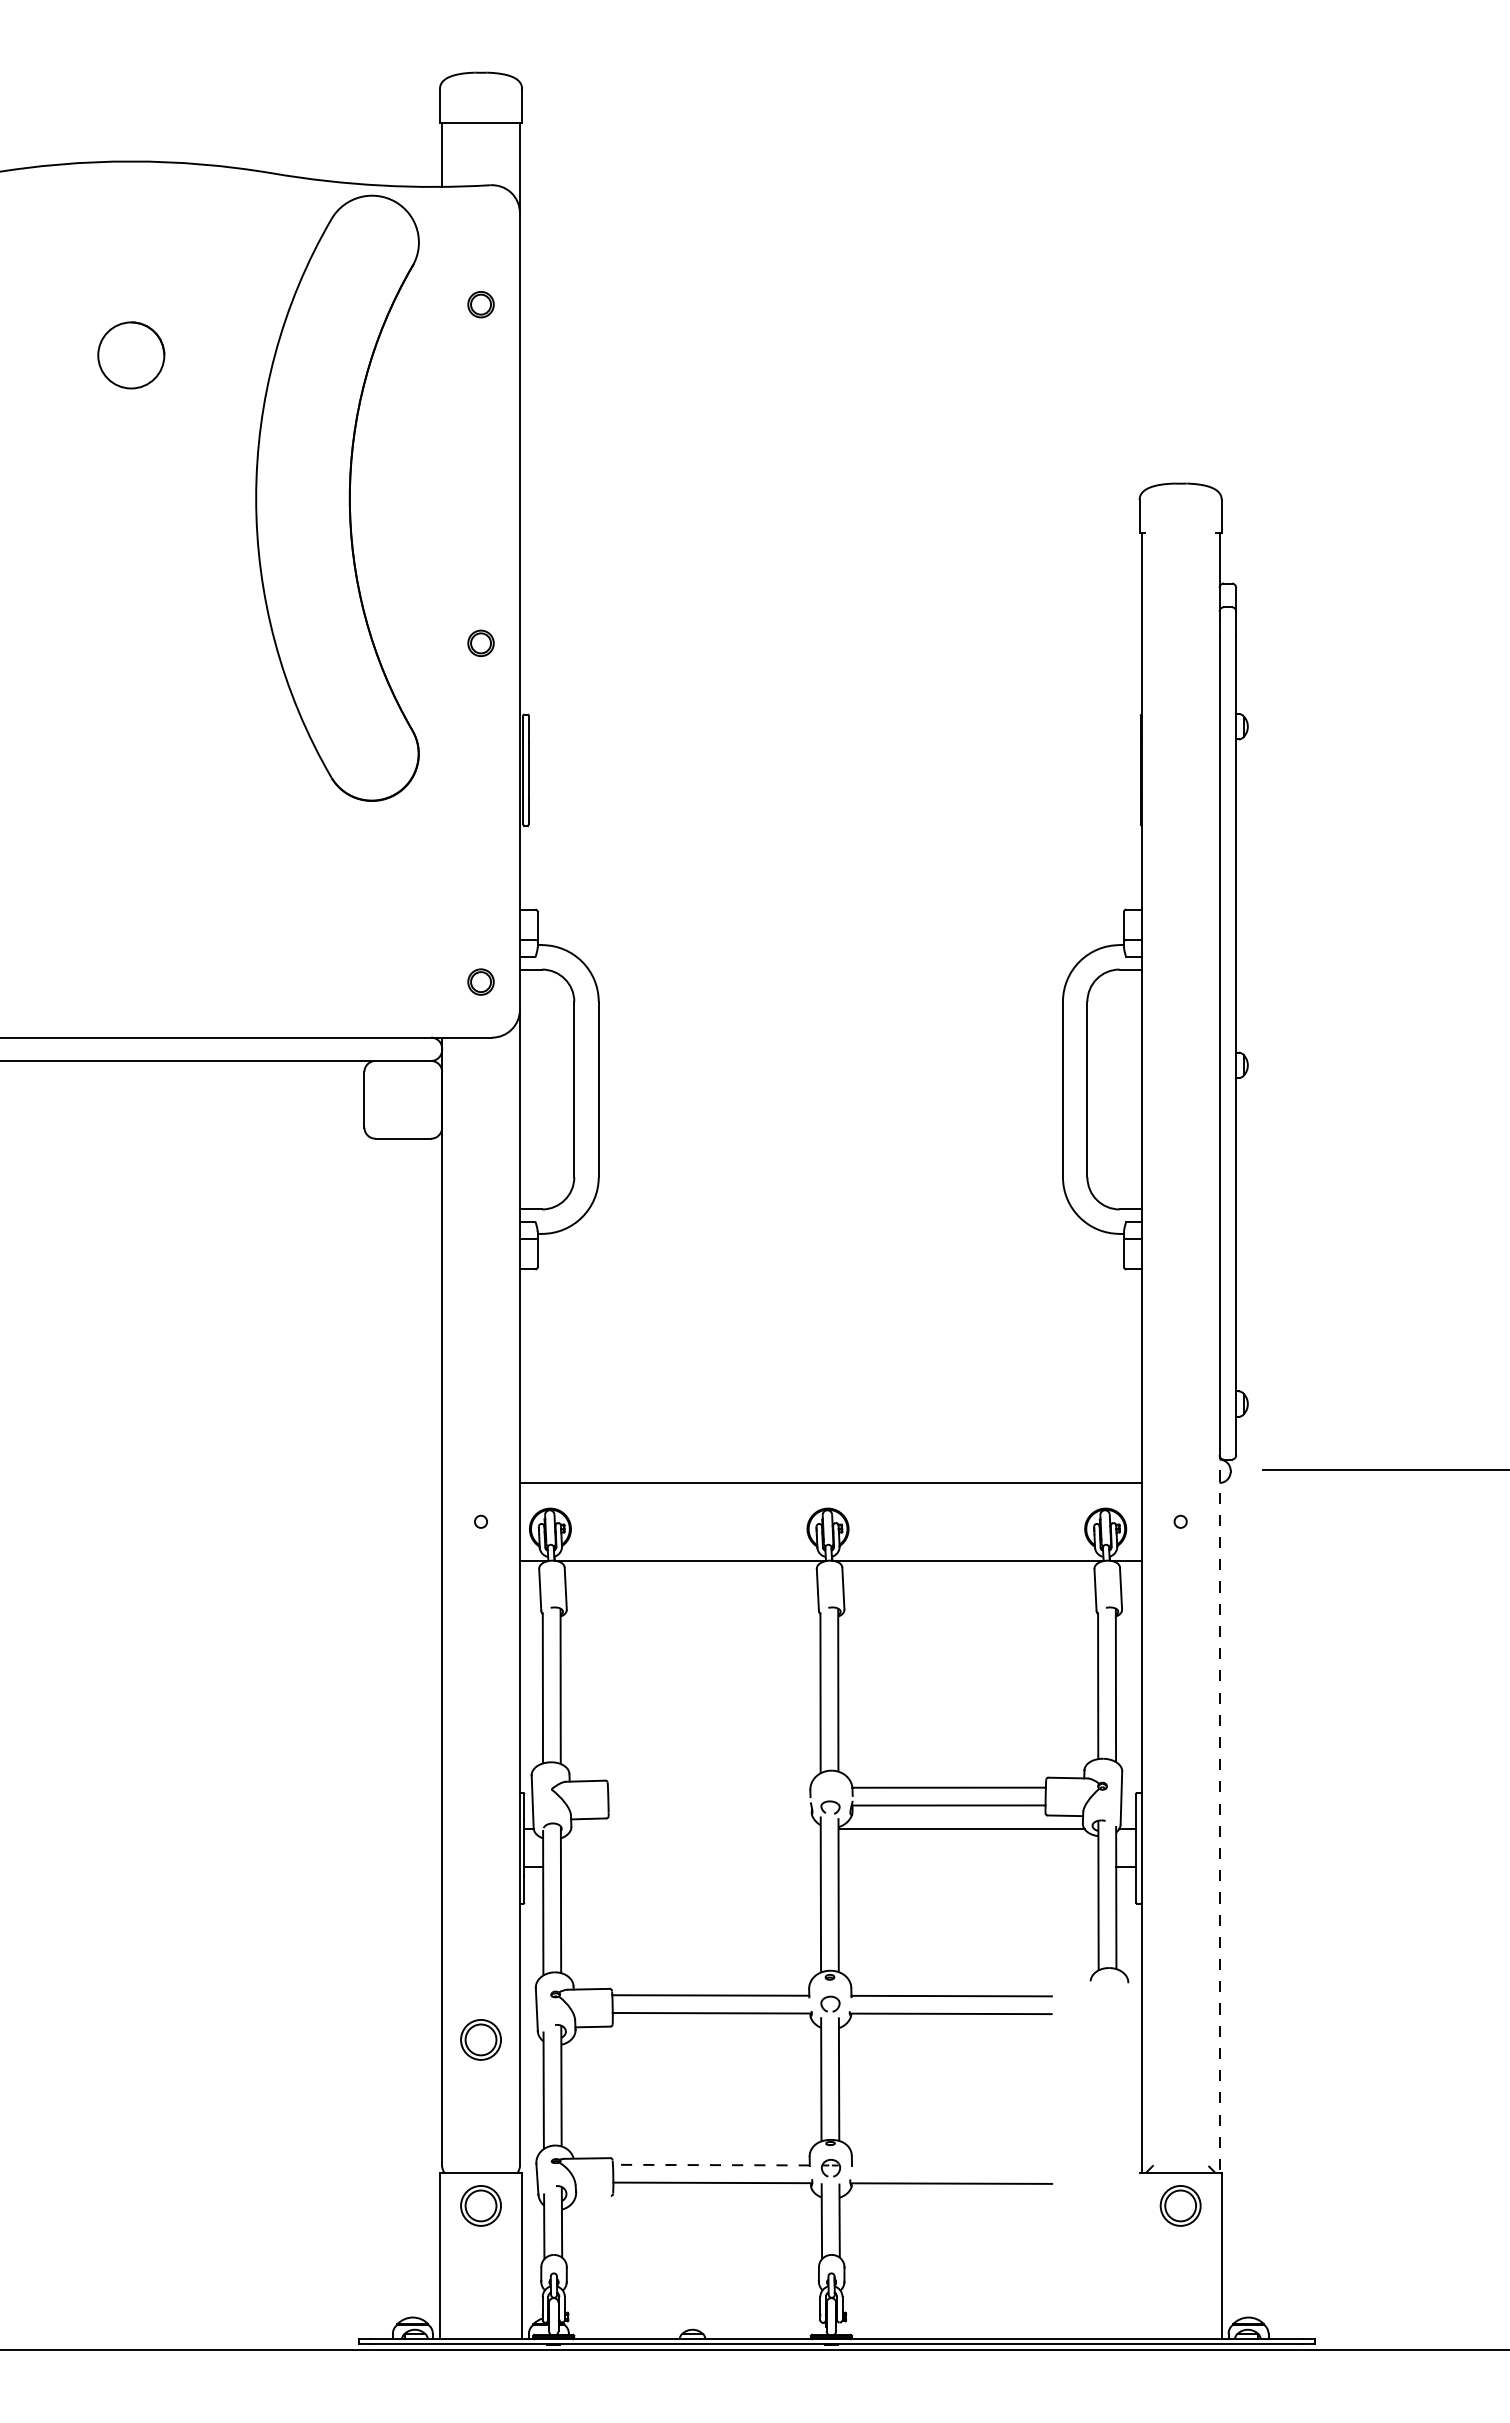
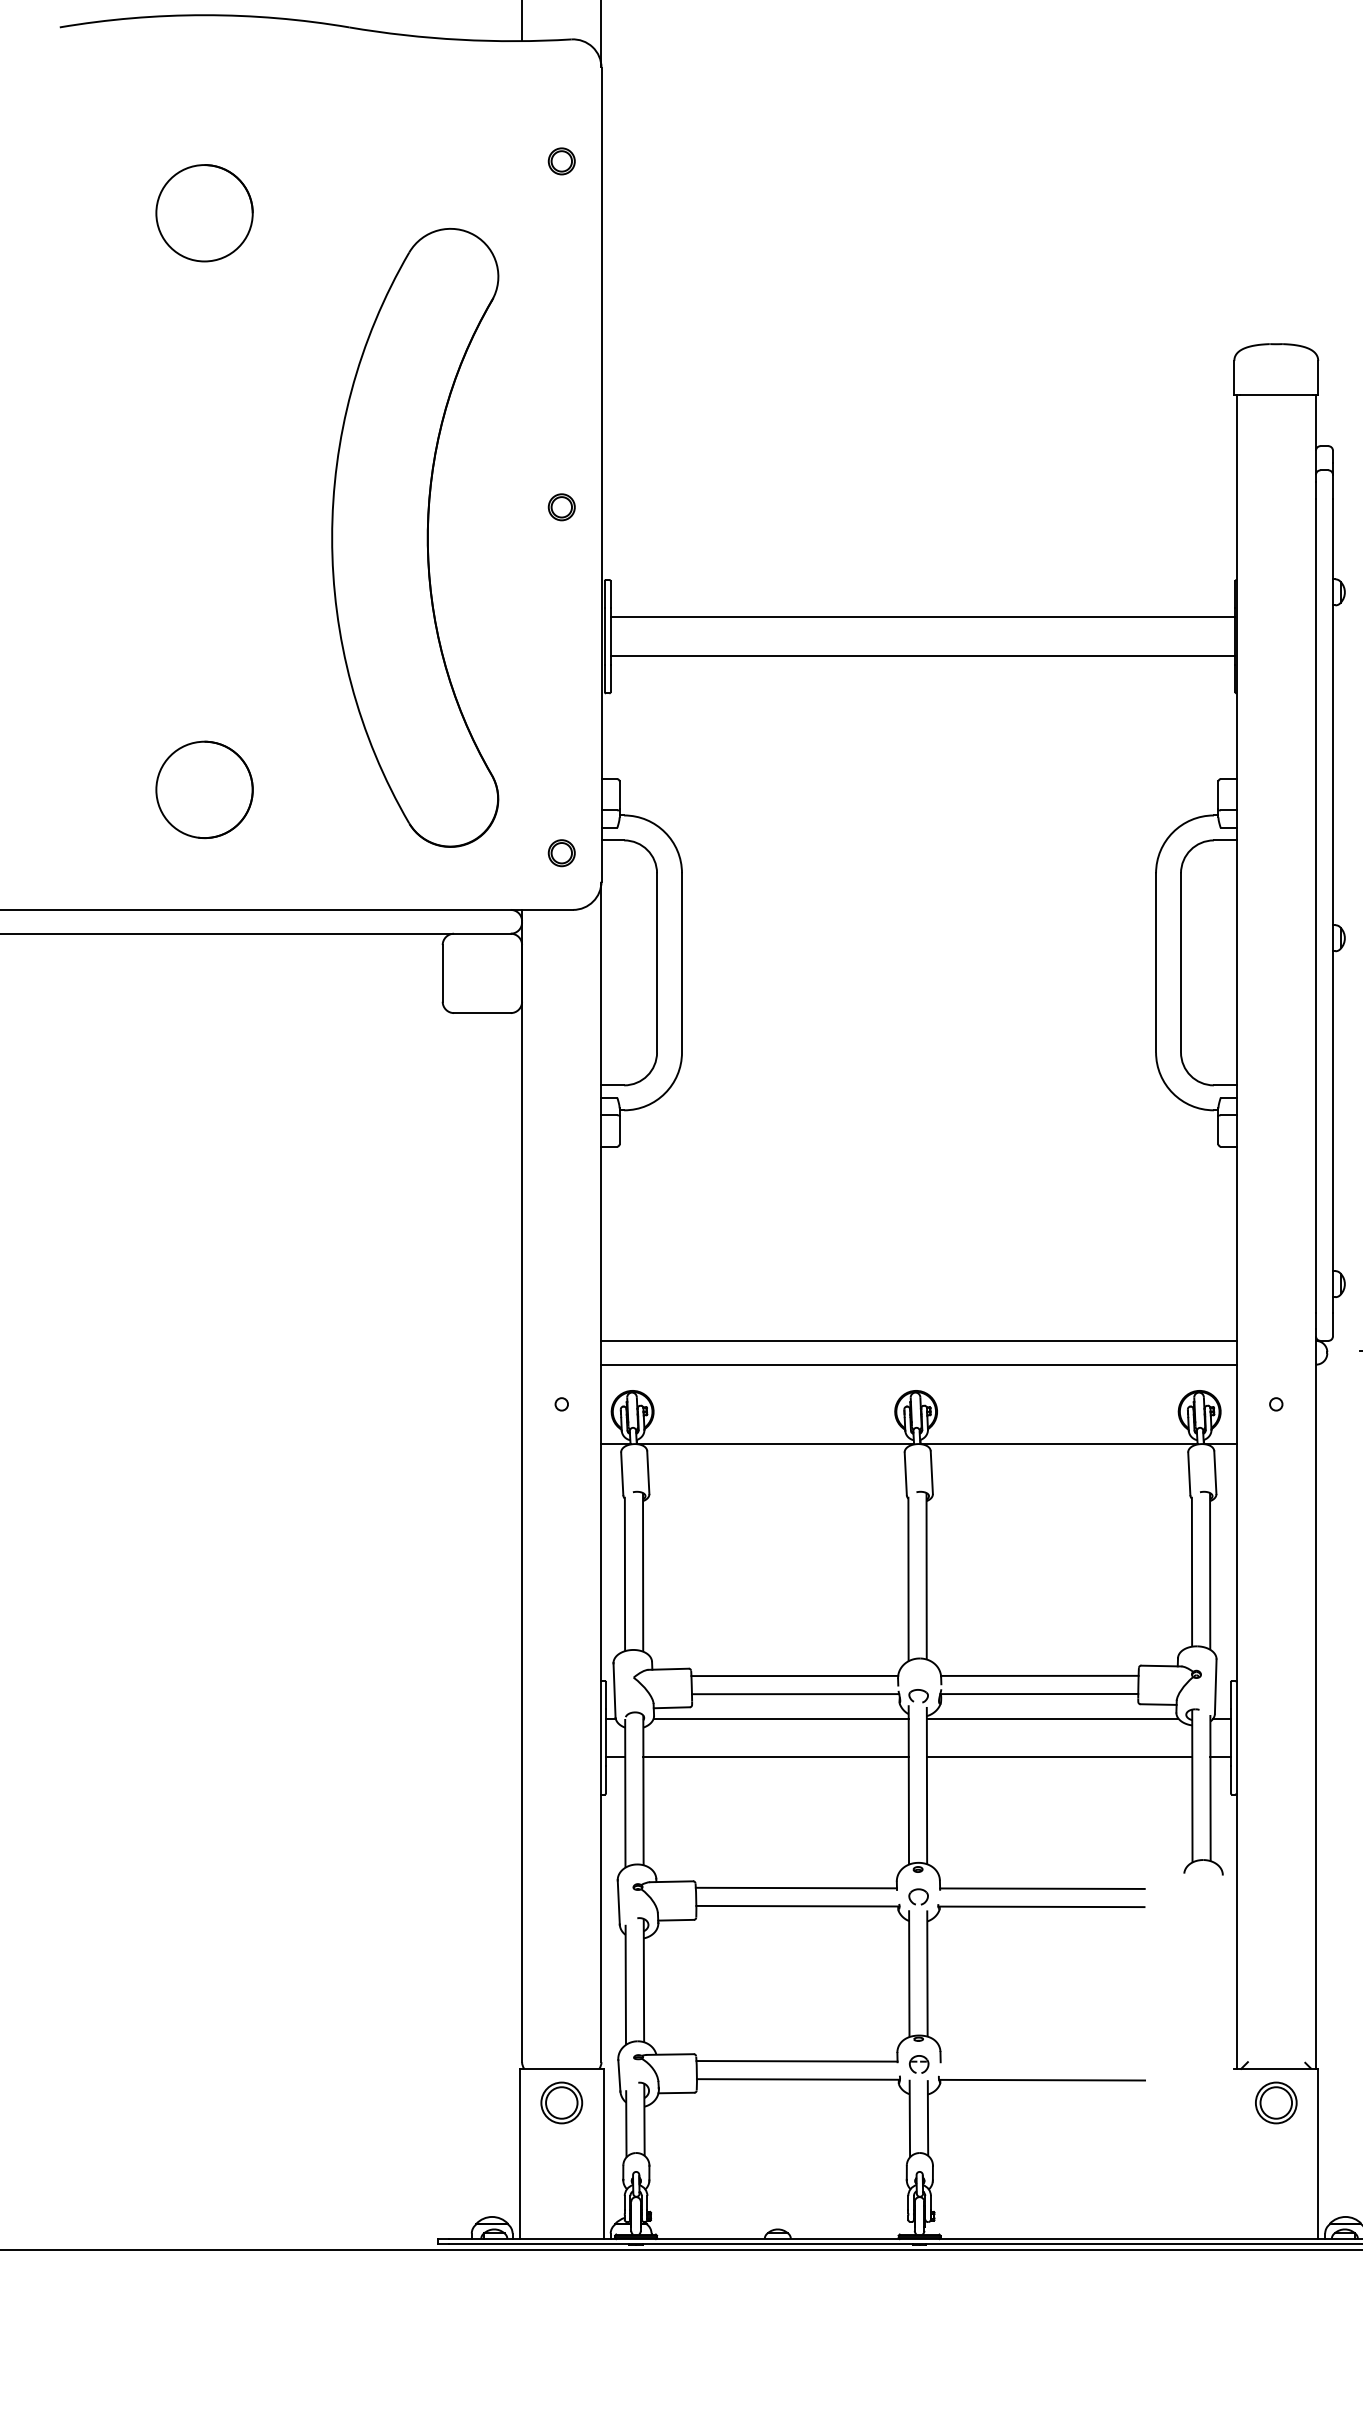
circle: (131, 355) -> (204, 213), size x1.43
part: (337, 497) -> (415, 537), moved
line: (1180, 533) -> (1276, 395), added
line: (834, 751) -> (922, 617), added
line: (834, 788) -> (922, 655), added
circle: (131, 920) -> (204, 790), added
line: (830, 1459) -> (918, 1340), added
line: (708, 1787) -> (794, 1675), added
line: (709, 1805) -> (795, 1694), added
line: (1219, 1810) -> (1315, 1699), dashed -> solid
line: (695, 1829) -> (780, 1718), added
line: (690, 1867) -> (775, 1757), added
line: (968, 1867) -> (1059, 1757), added
part: (480, 2039) -> (561, 1933), removed
line: (710, 2165) -> (796, 2061), dashed -> solid
line: (592, 2195) -> (675, 2092), added

